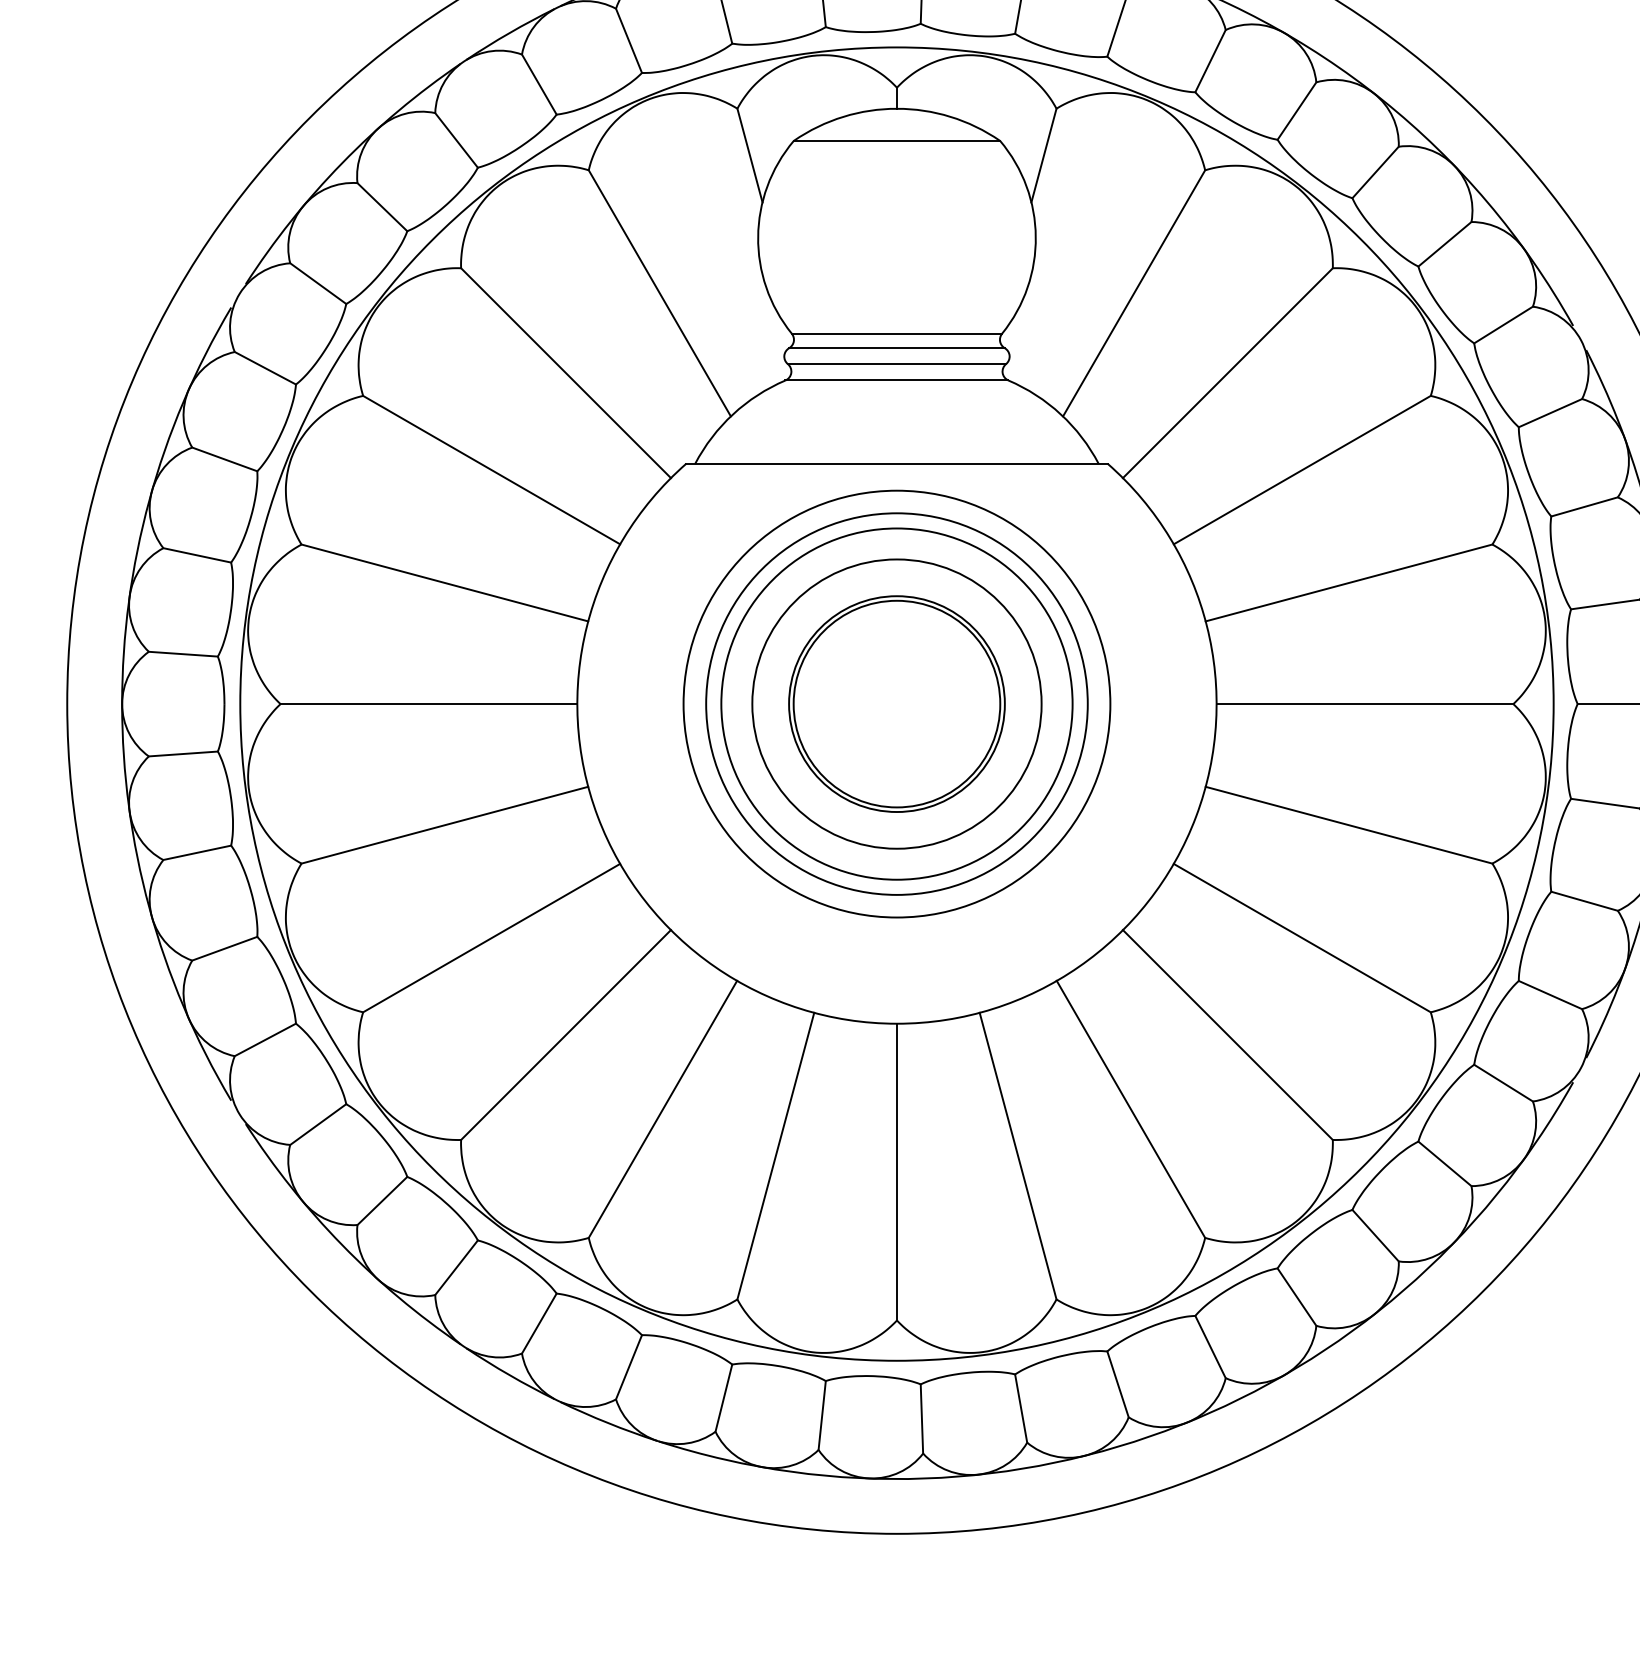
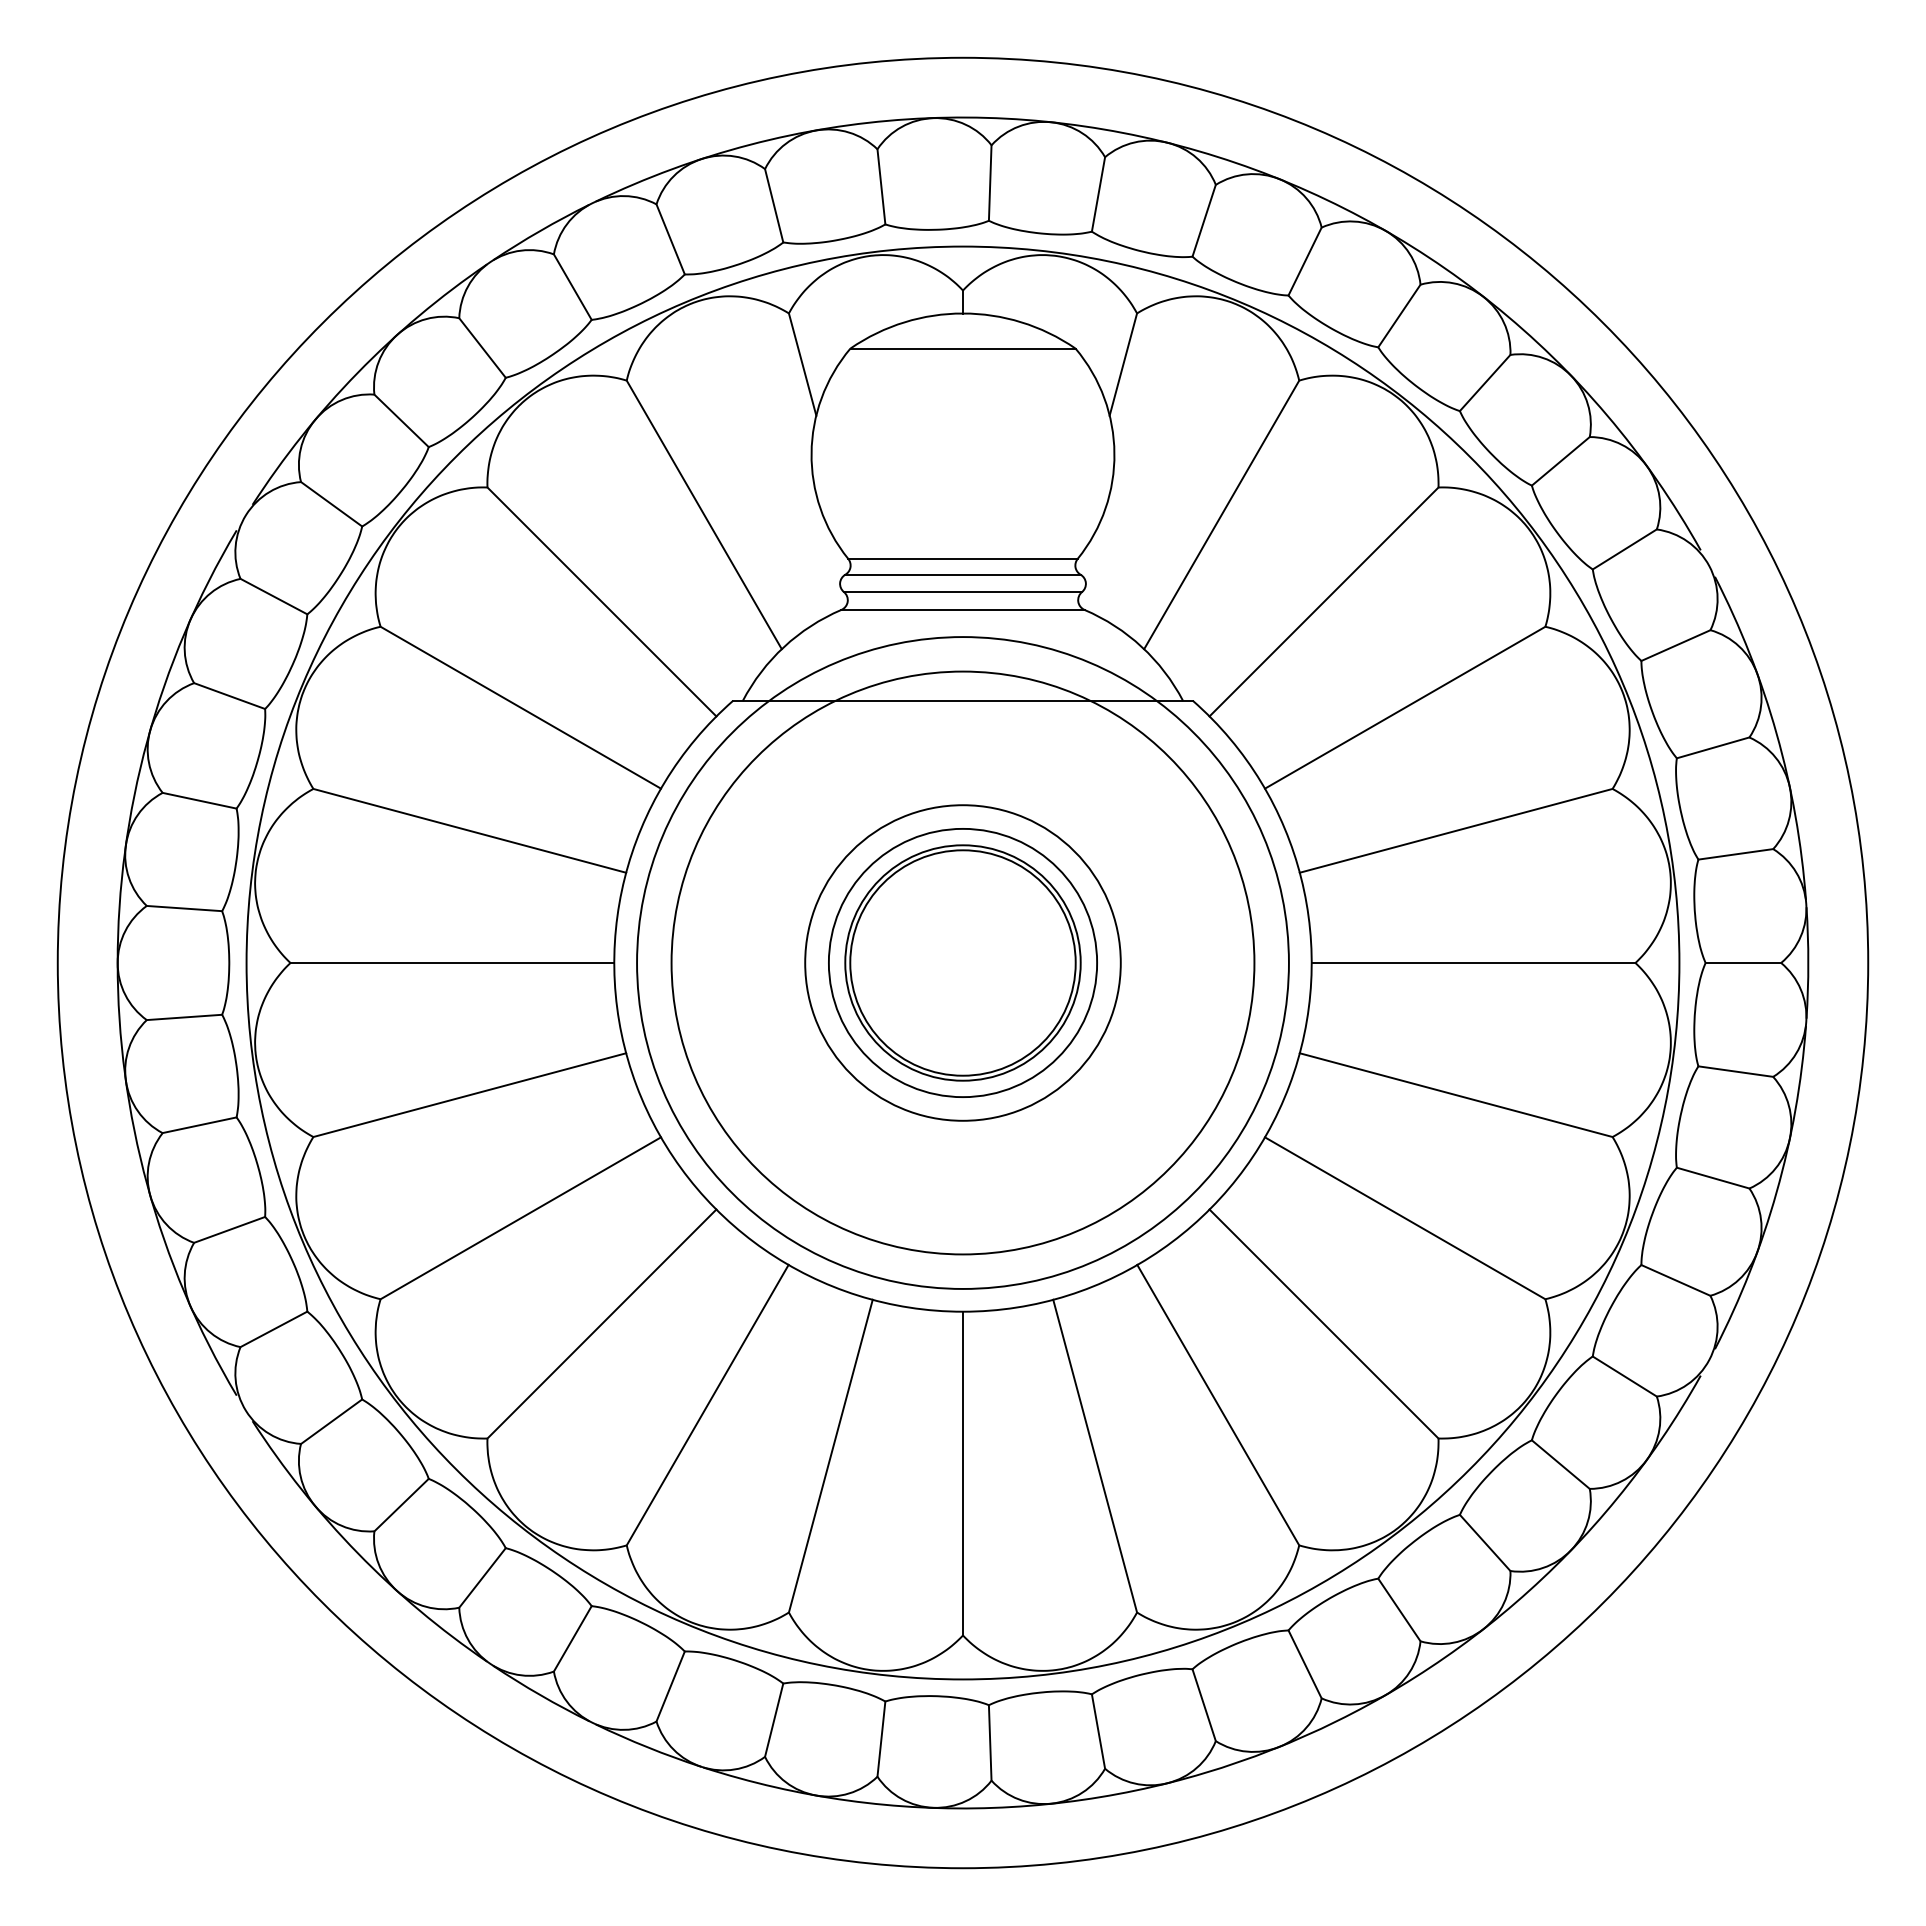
circle: (896, 703) -> (962, 962), size x0.7
circle: (896, 703) -> (962, 962), size x1.4
circle: (896, 703) -> (962, 962), size x1.4

